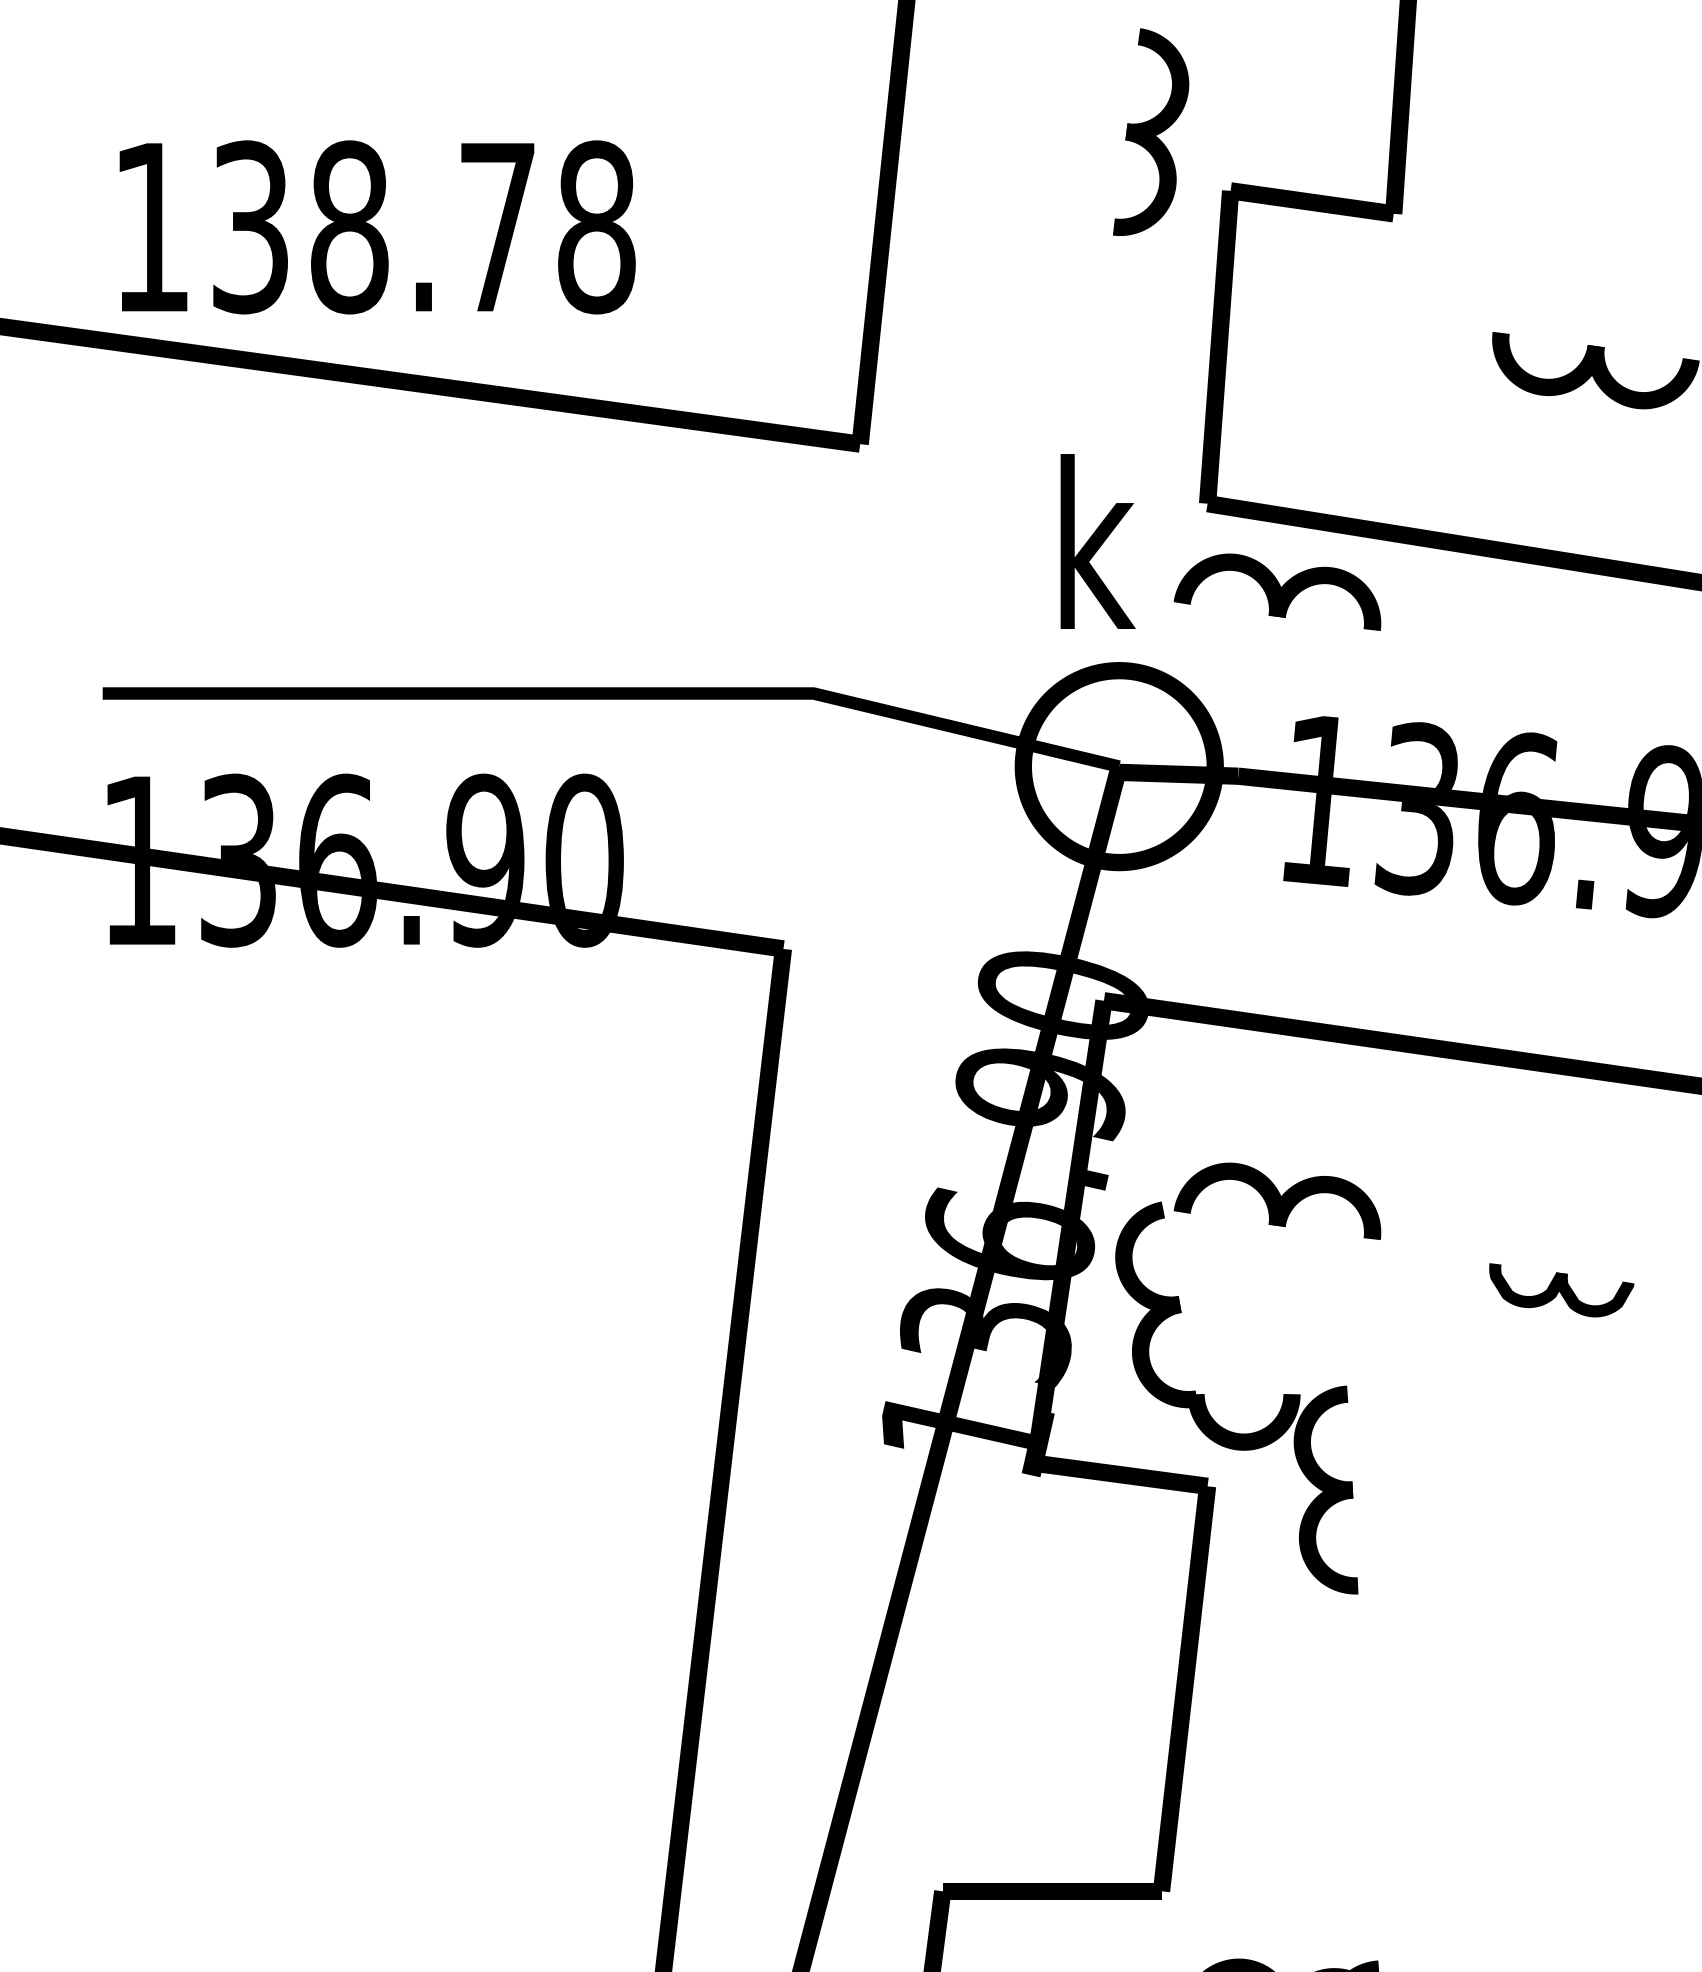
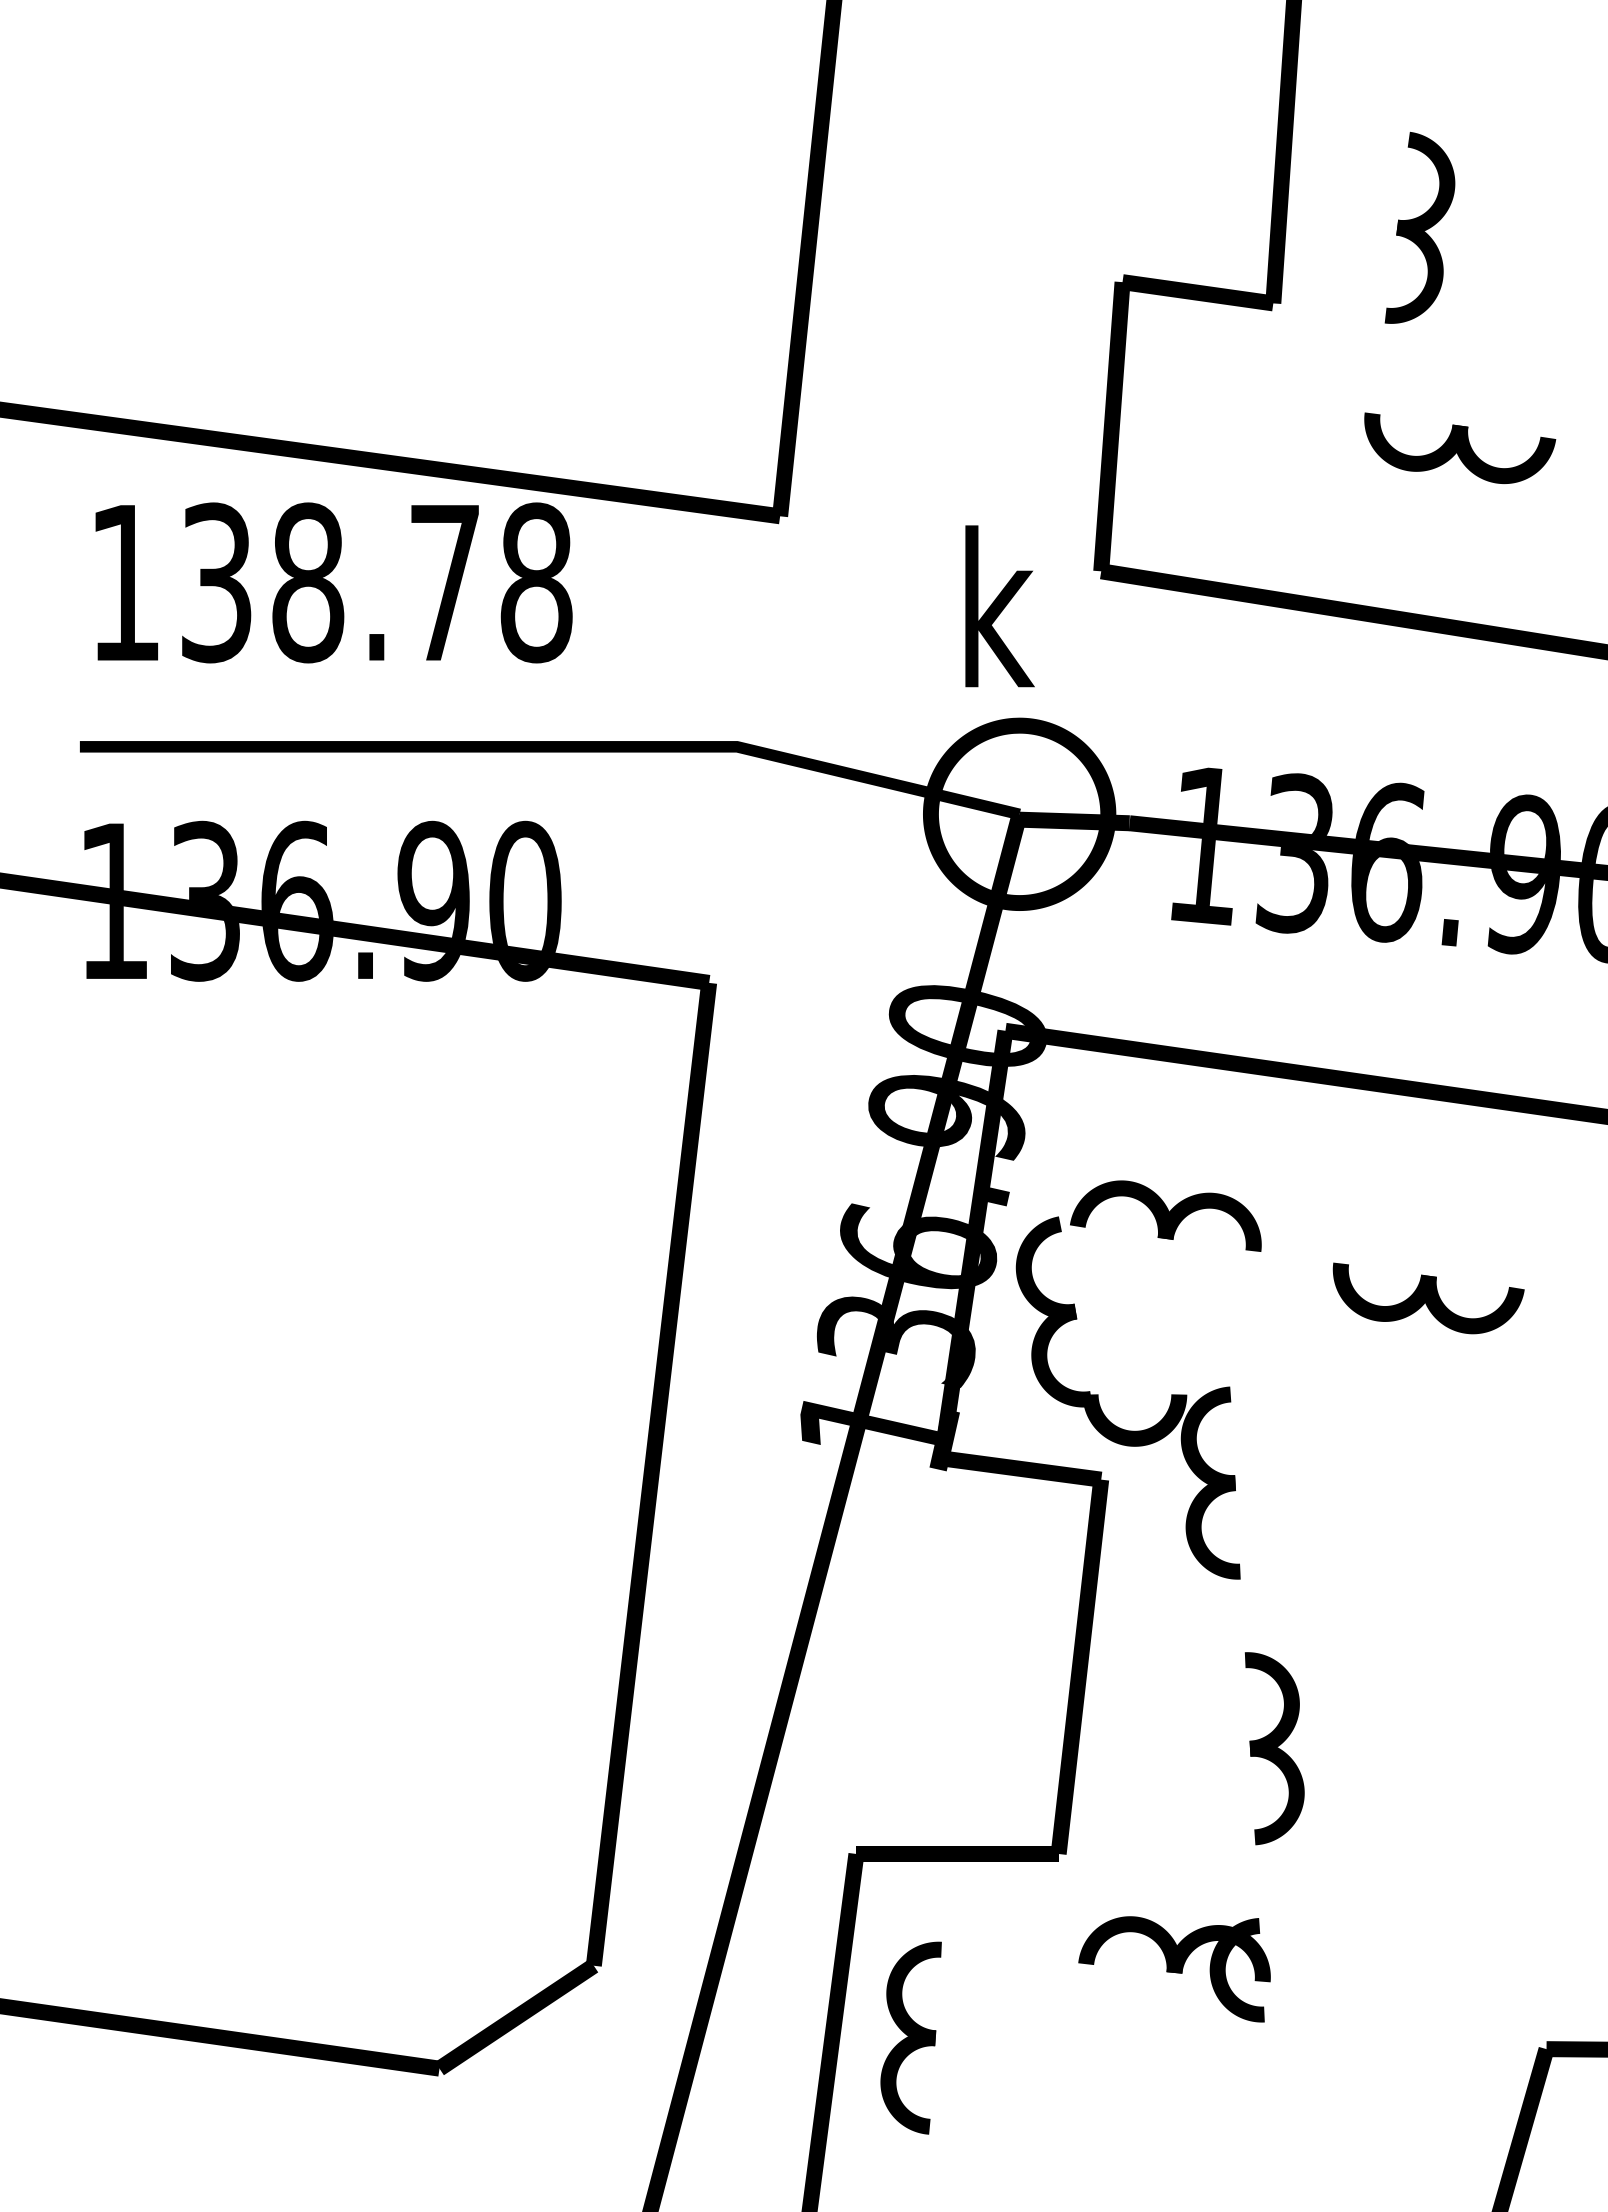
part: (1150, 131) -> (1419, 227), moved
text: (377, 226) -> (333, 582), moved
part: (1277, 591) -> (1165, 652), removed
part: (1561, 1290) -> (1428, 1298), size x1.43
part: (1395, 1777) -> (1274, 1748), added

